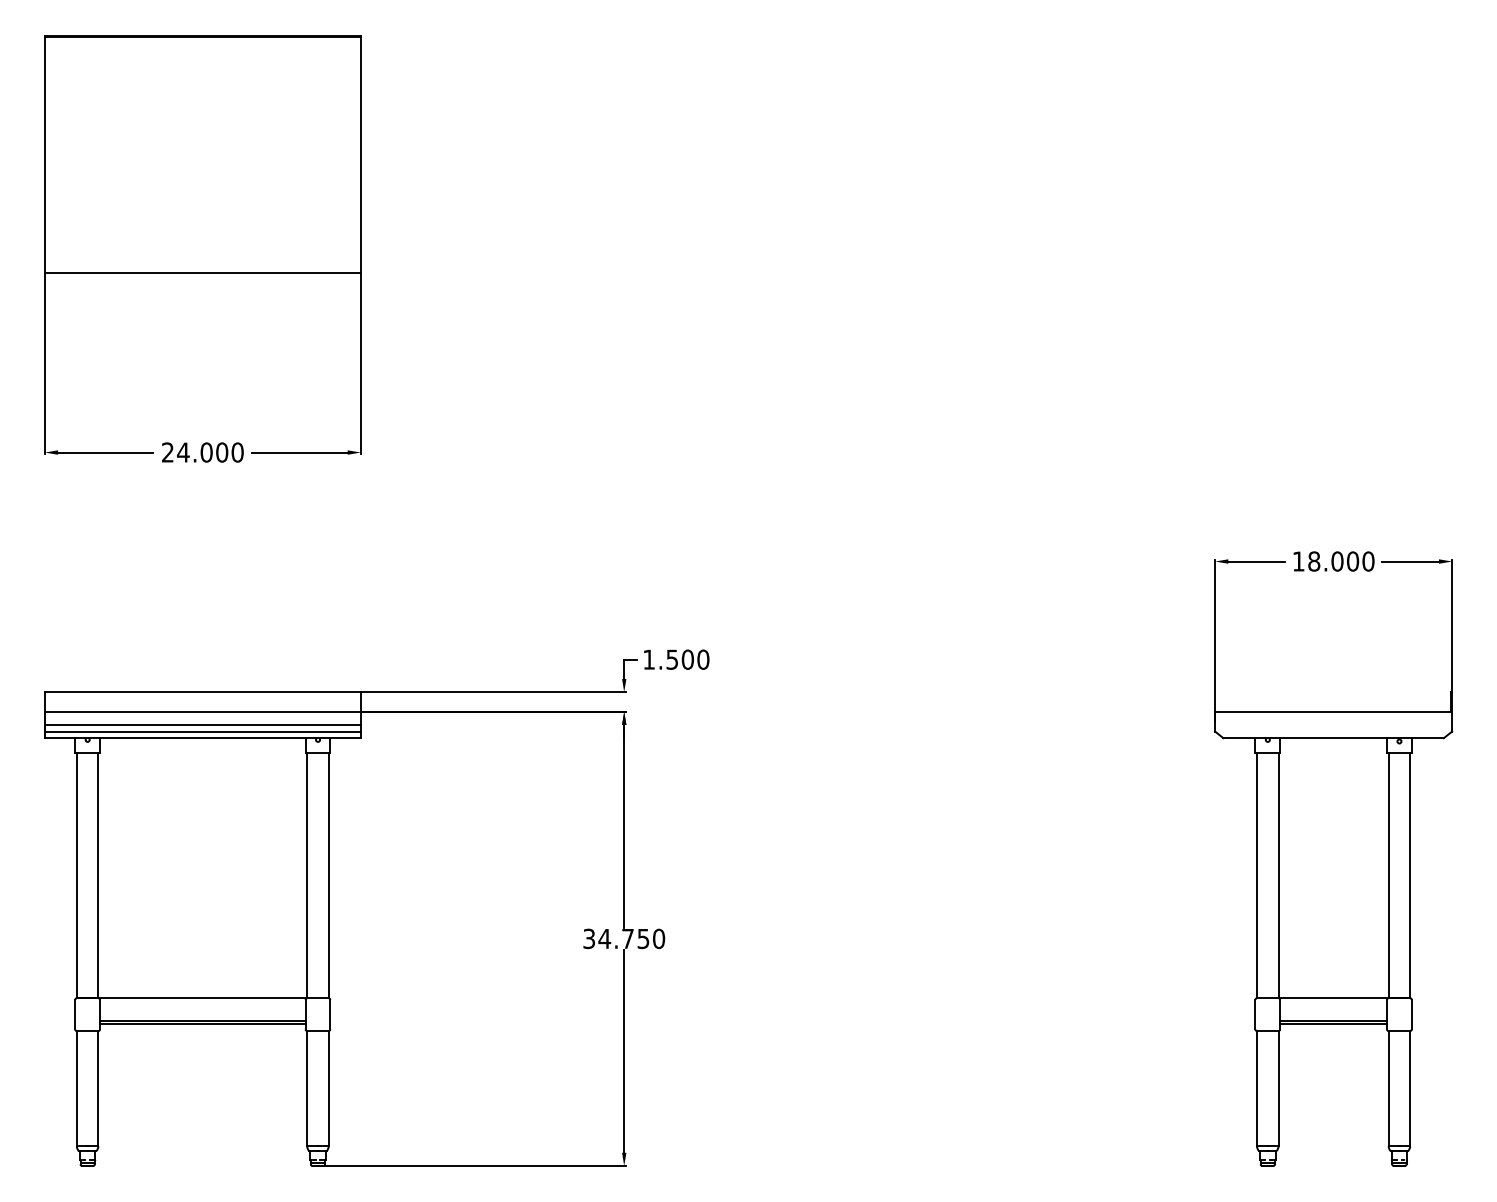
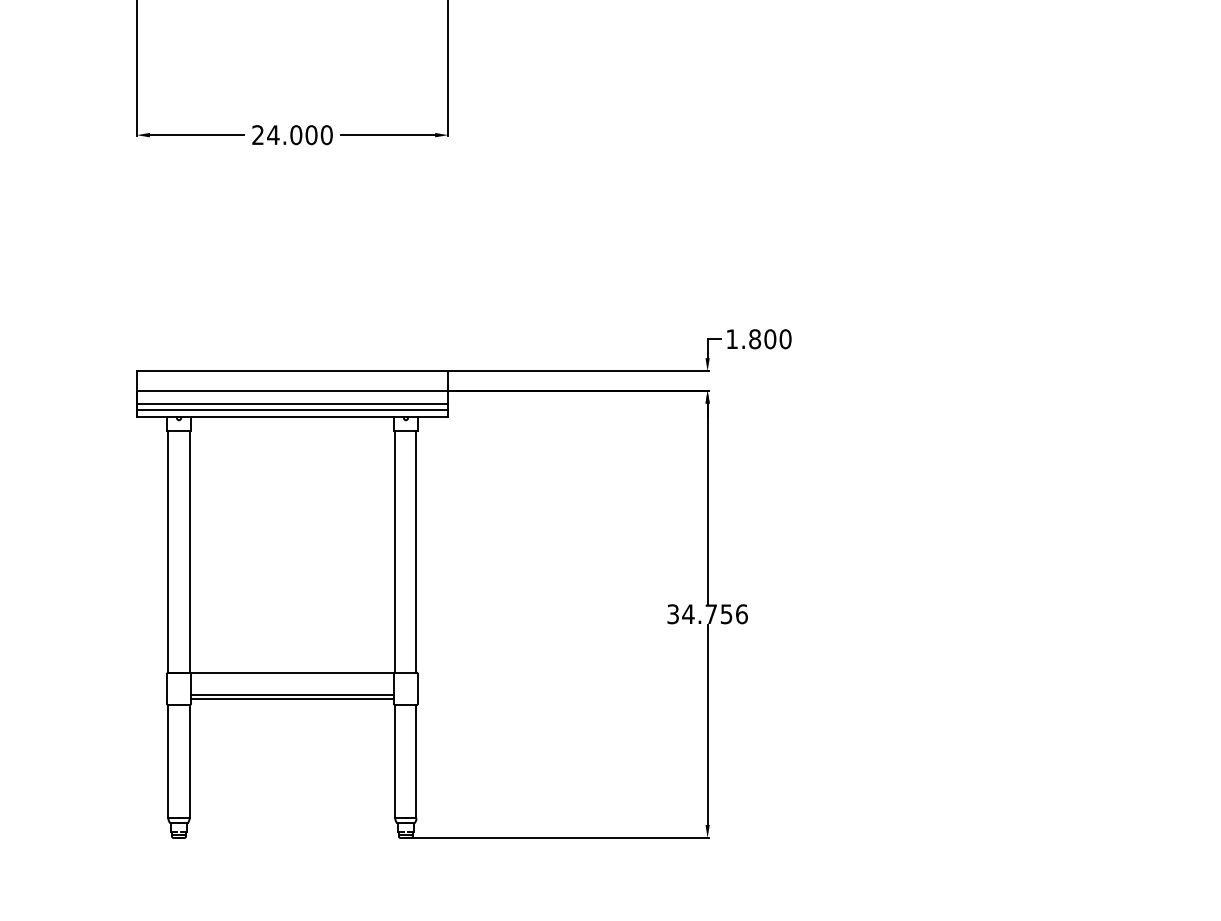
text: (672, 659) -> (755, 339), 1.500 -> 1.800
text: (659, 938) -> (742, 613), 34.750 -> 34.756

